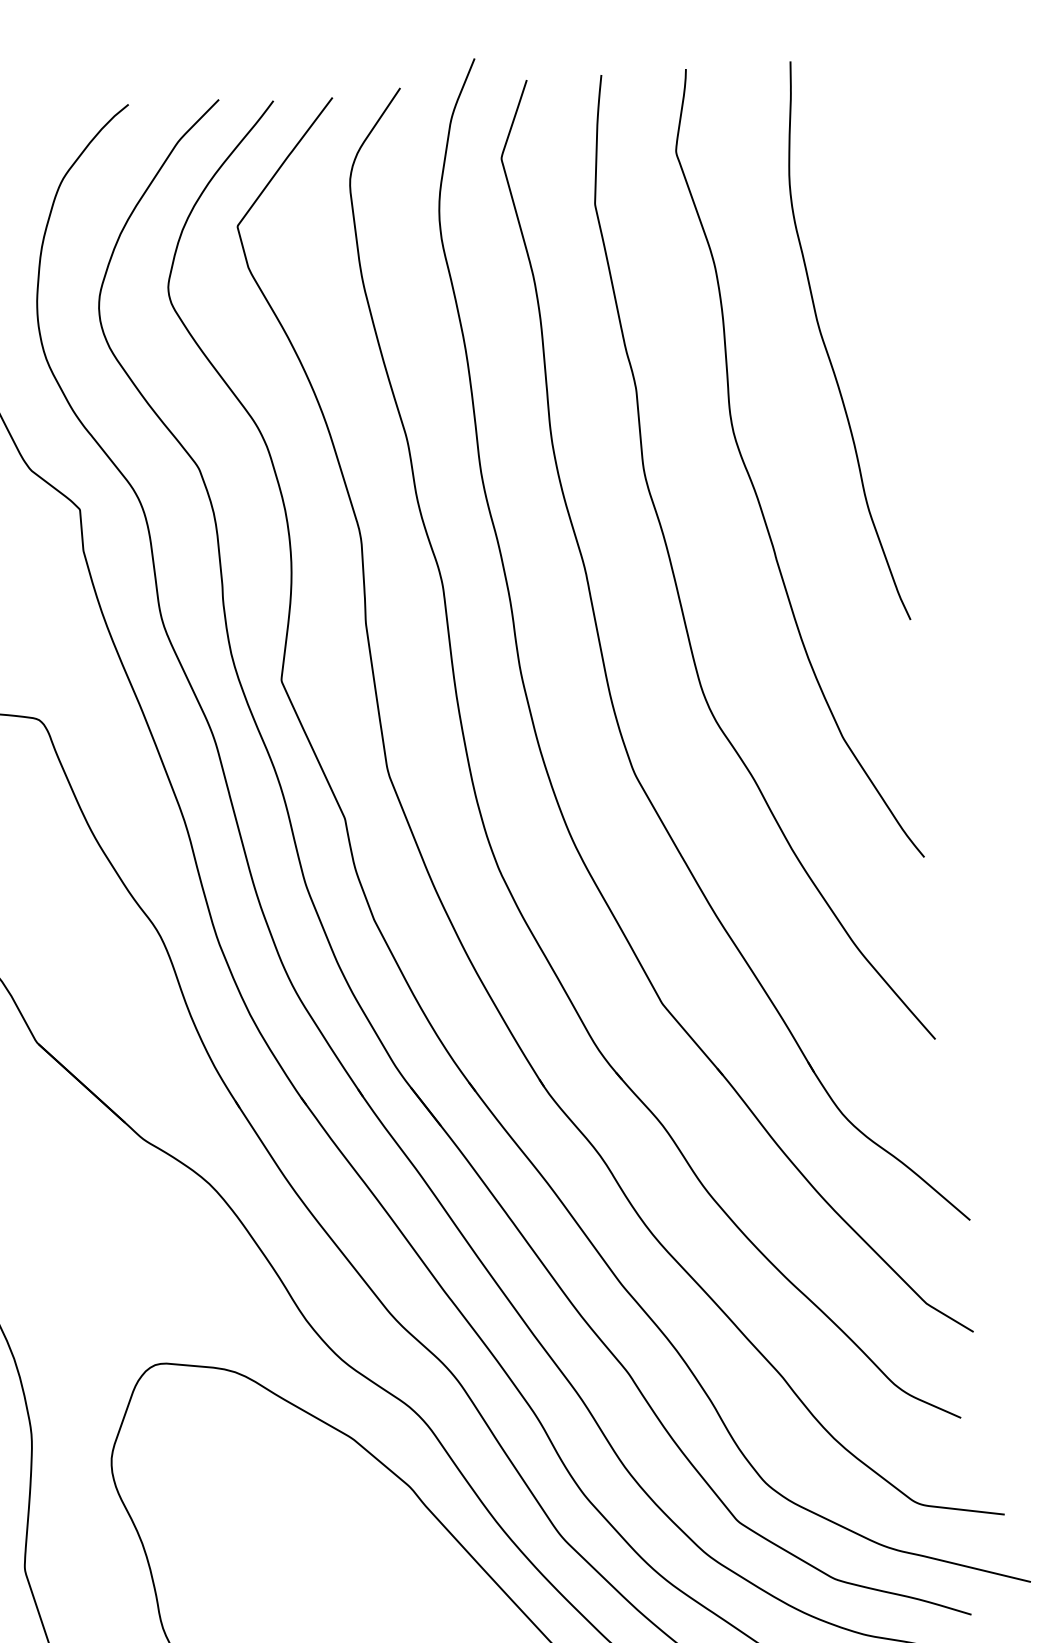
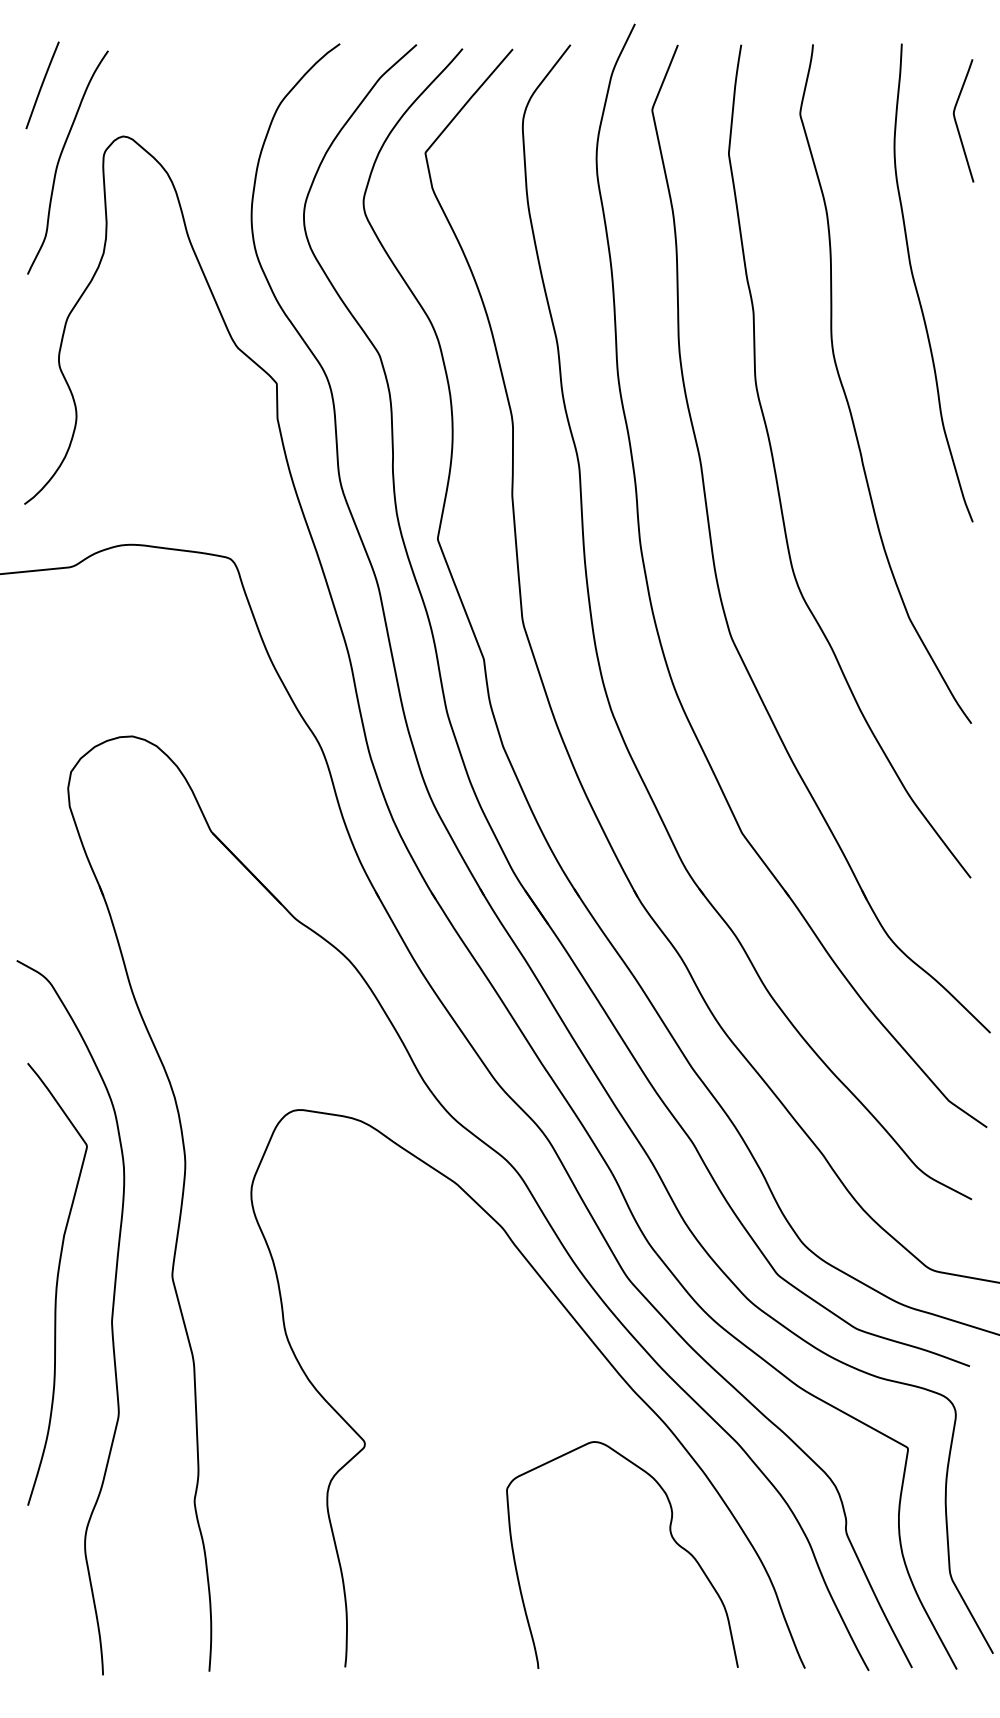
curve: (862, 151) -> (957, 123), added

